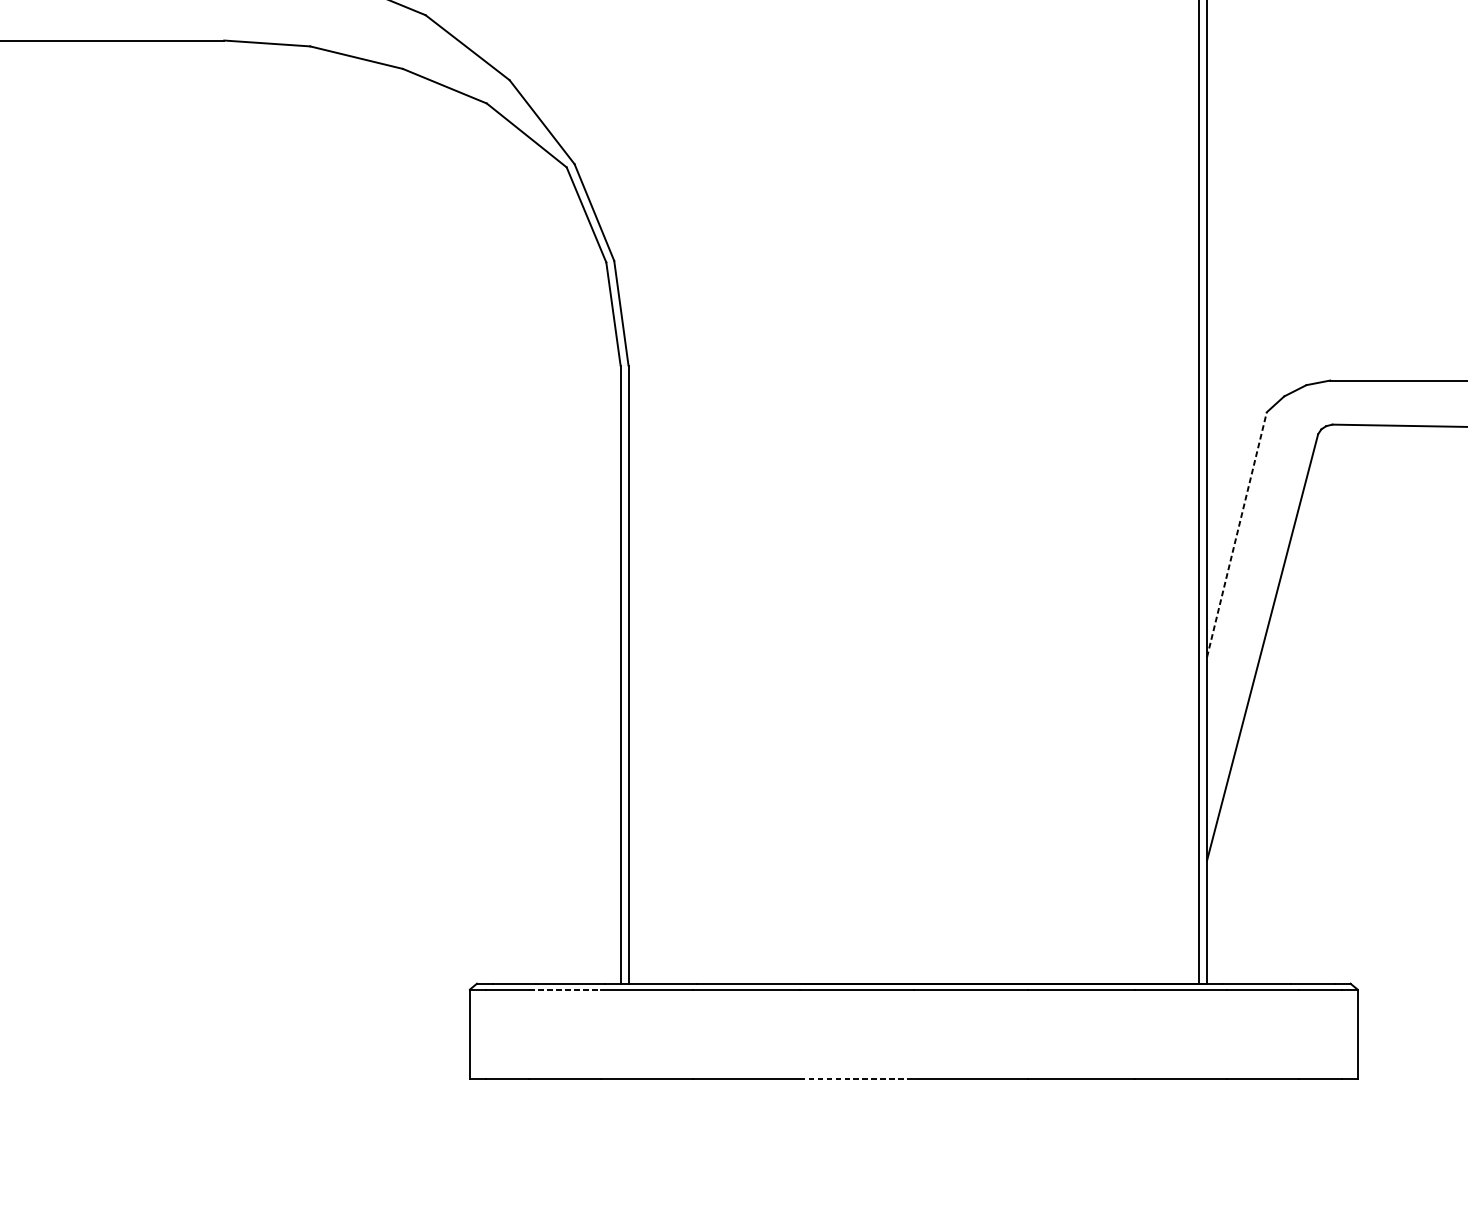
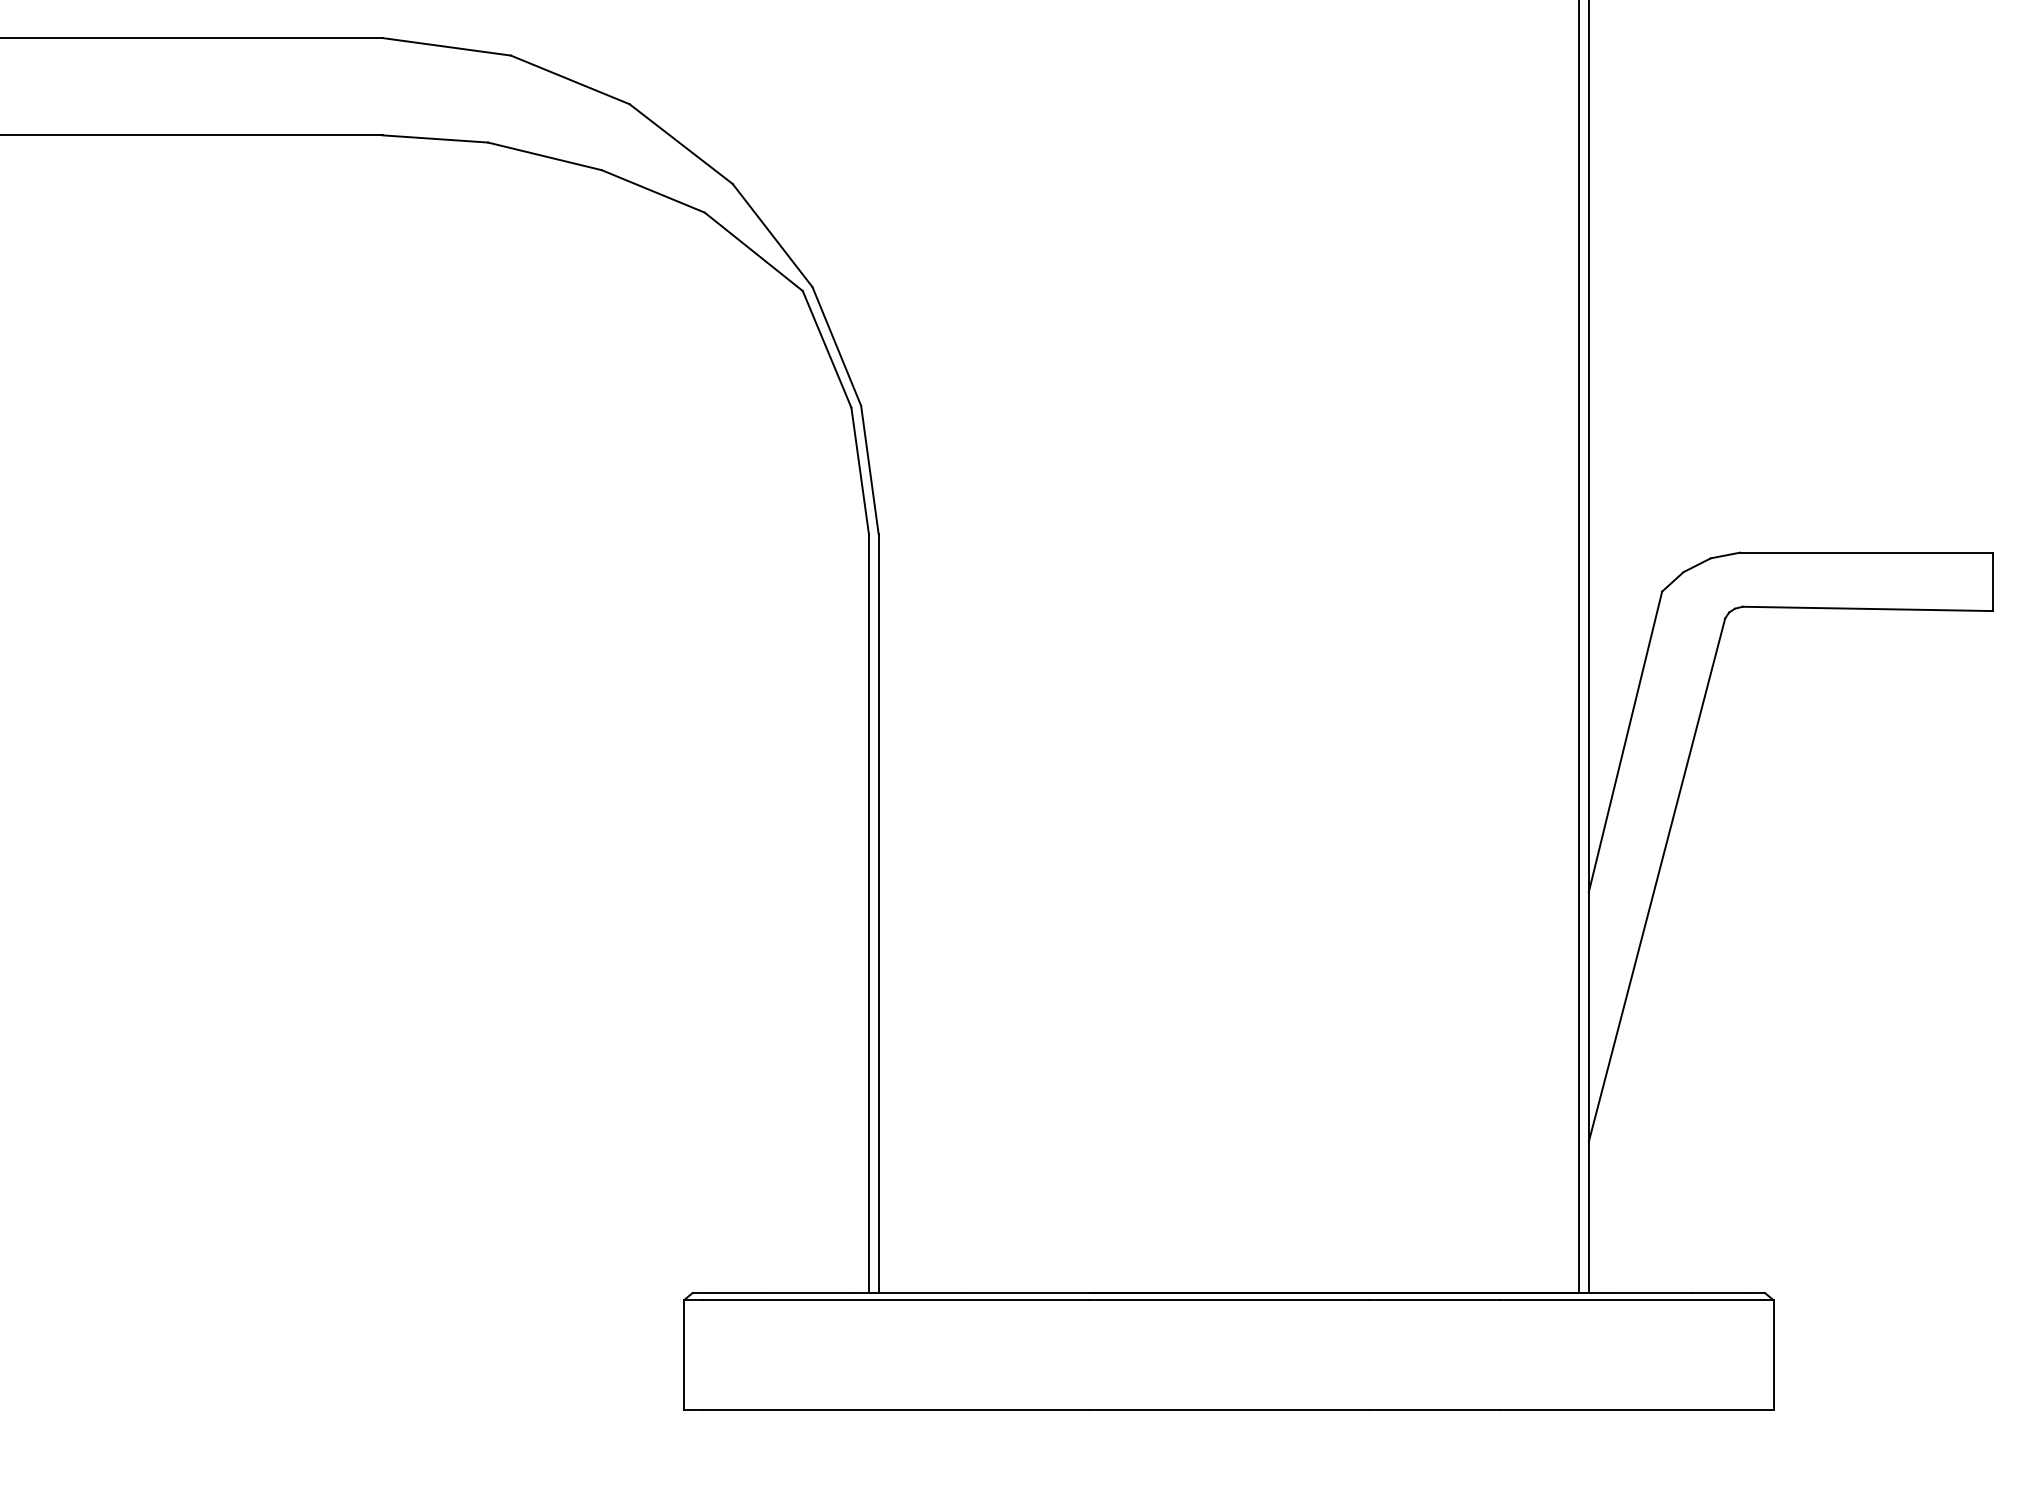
line: (1236, 534) -> (1625, 741), dashed -> solid
line: (565, 989) -> (801, 1300), dashed -> solid
line: (857, 1078) -> (1159, 1409), dashed -> solid

